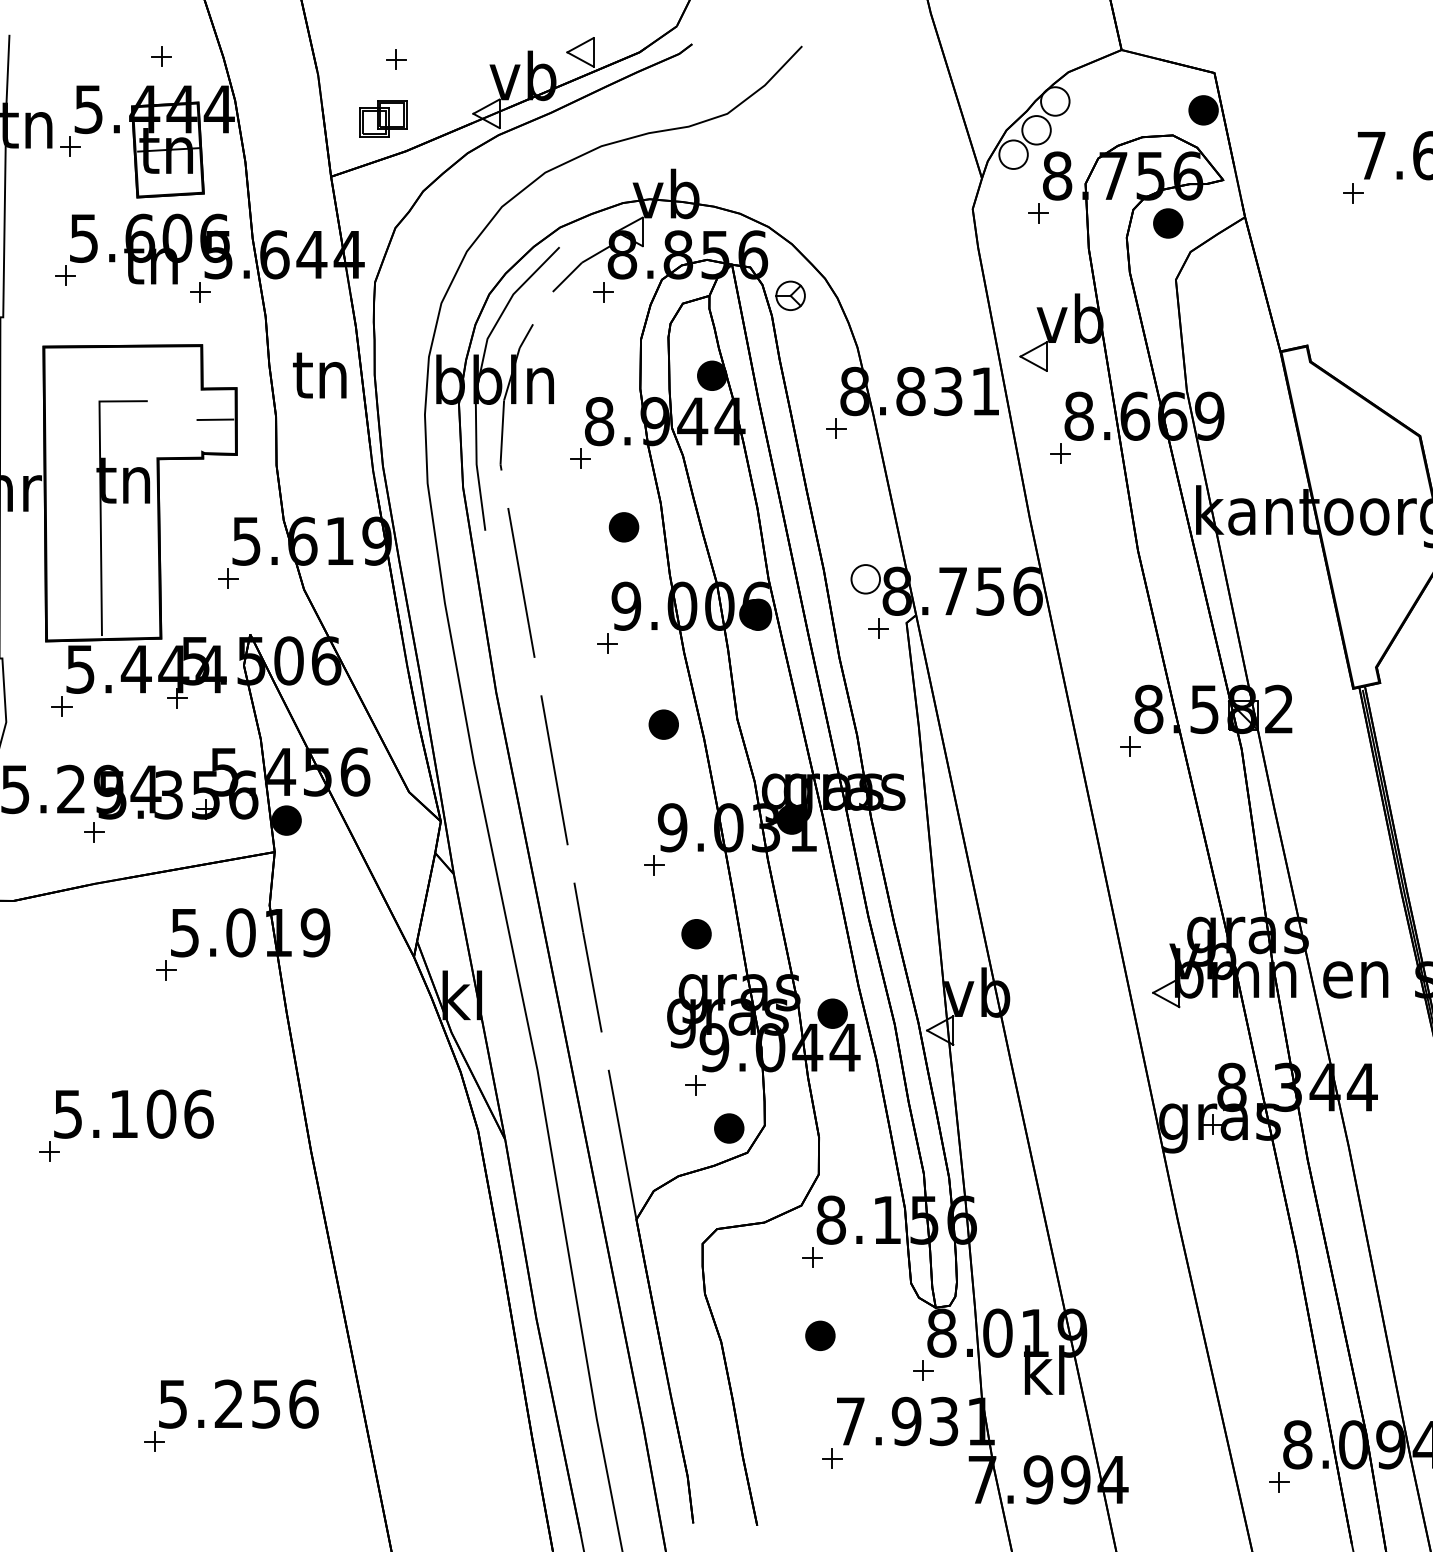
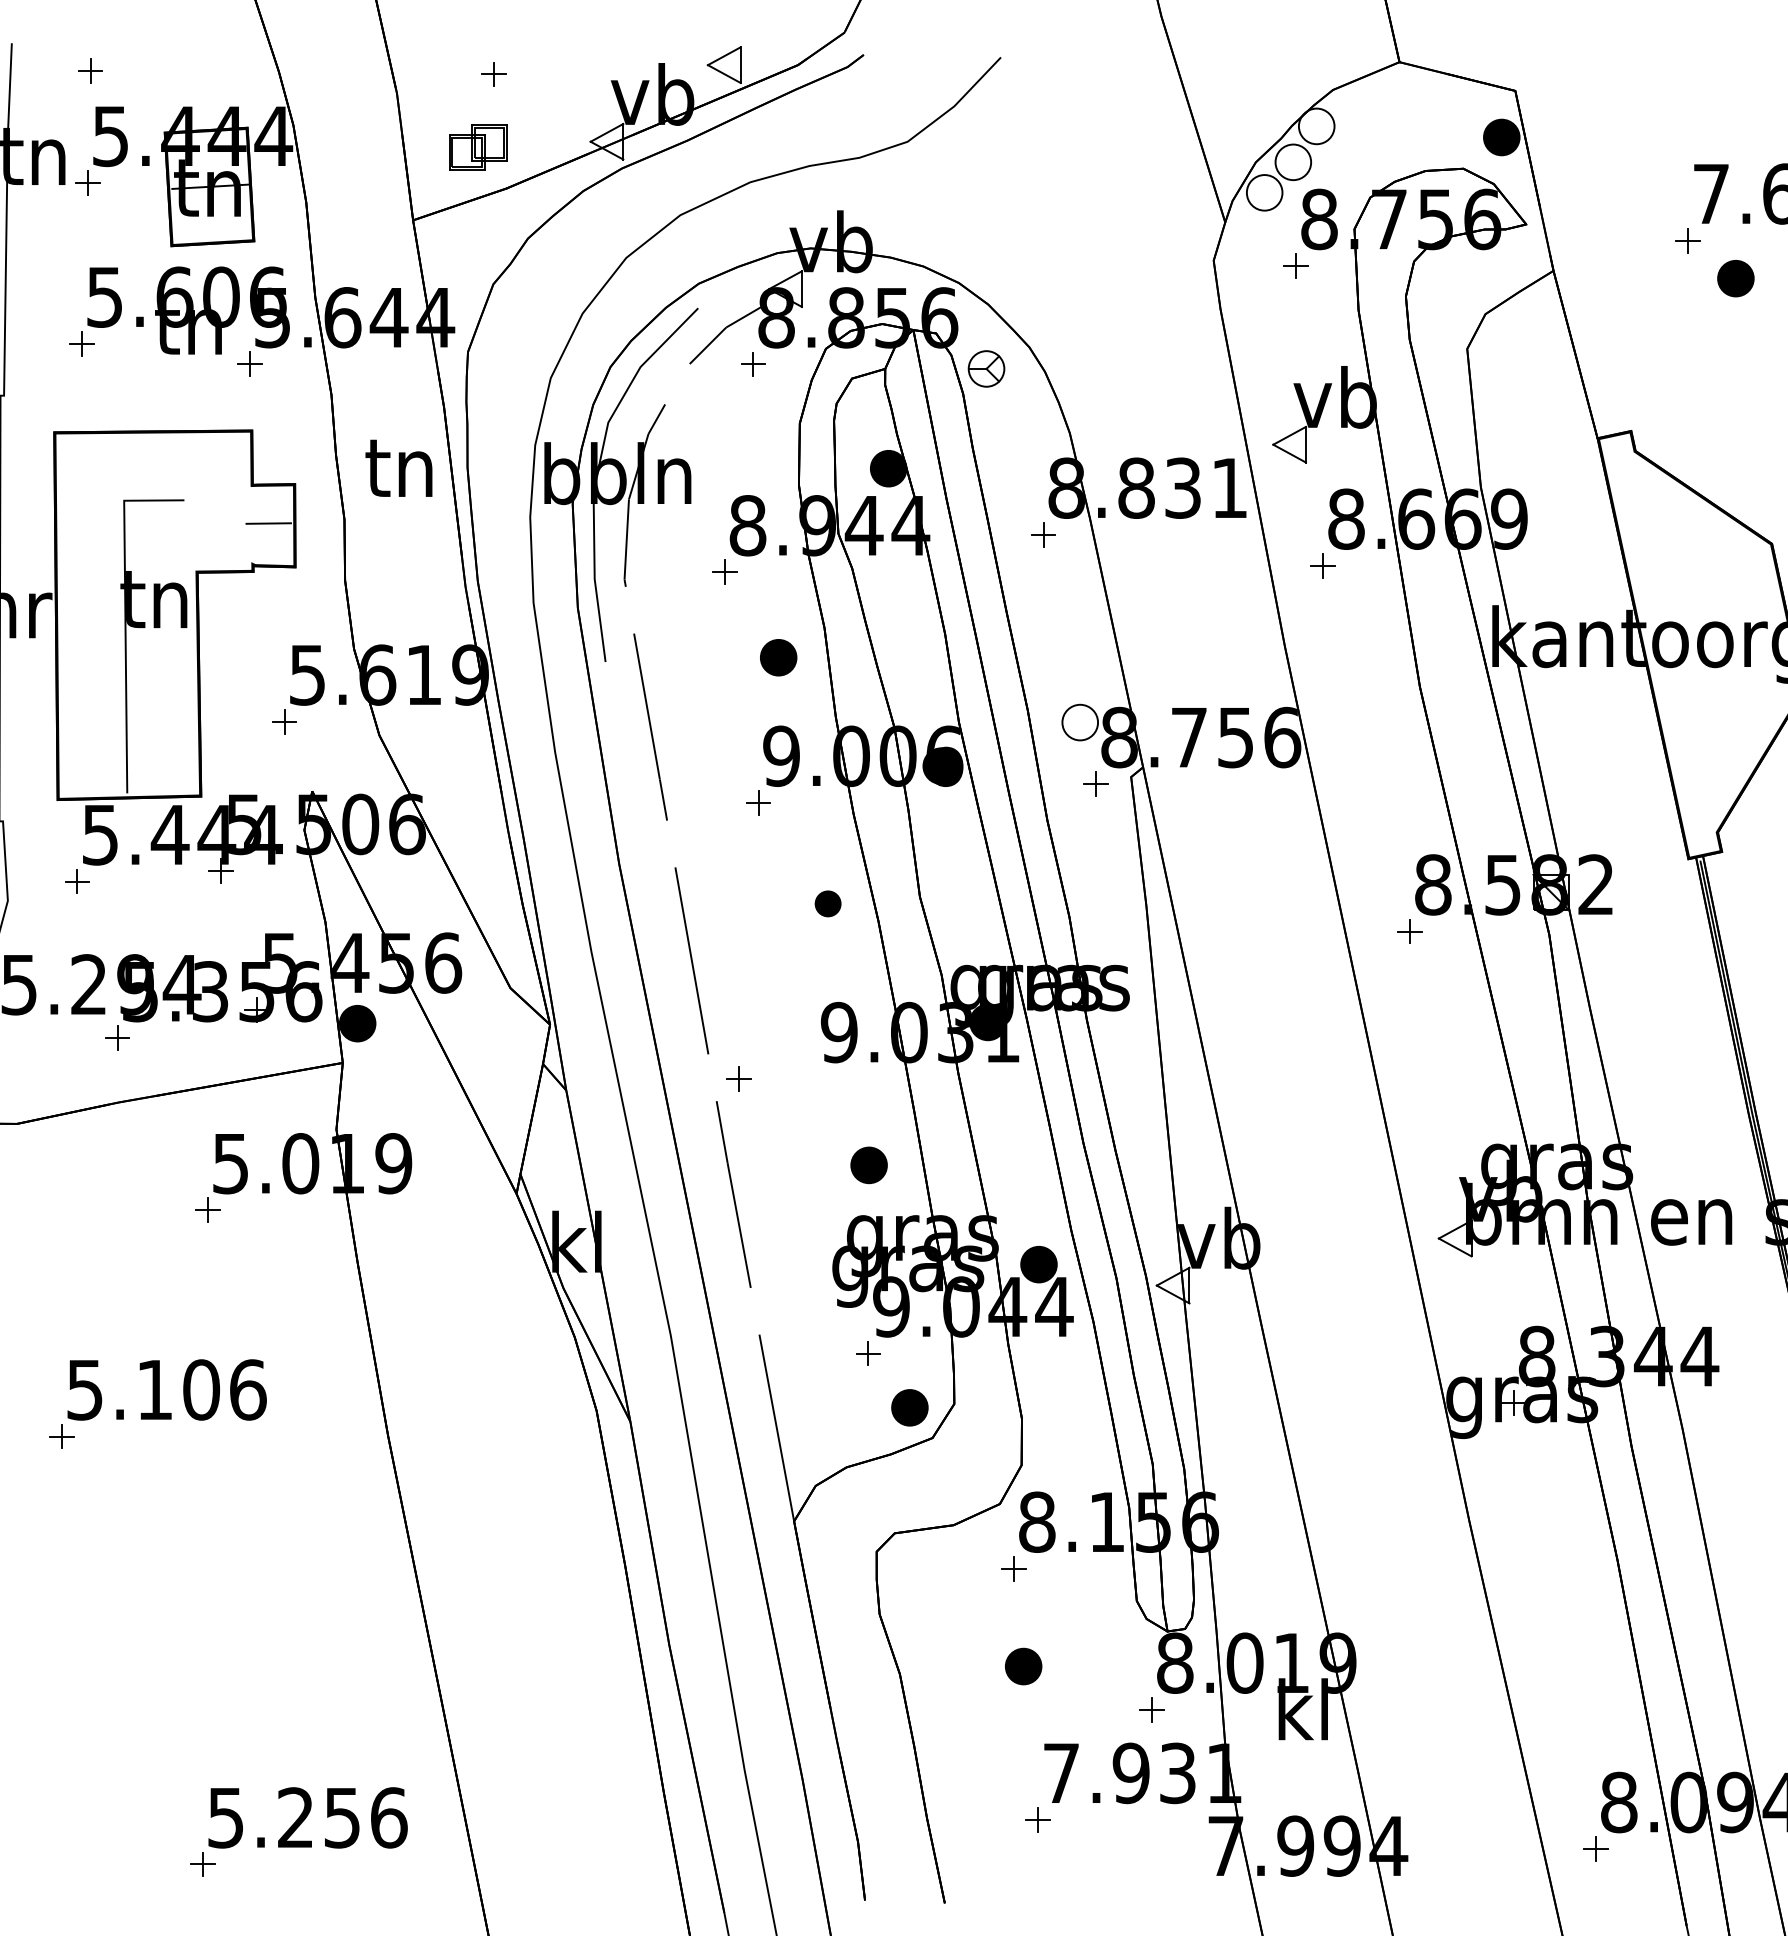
part: (161, 56) -> (90, 70), moved
part: (1168, 223) -> (1736, 278), moved
part: (663, 724) -> (827, 903), size x0.7
part: (654, 865) -> (739, 1079), moved
part: (231, 1415) -> (298, 1832), moved

